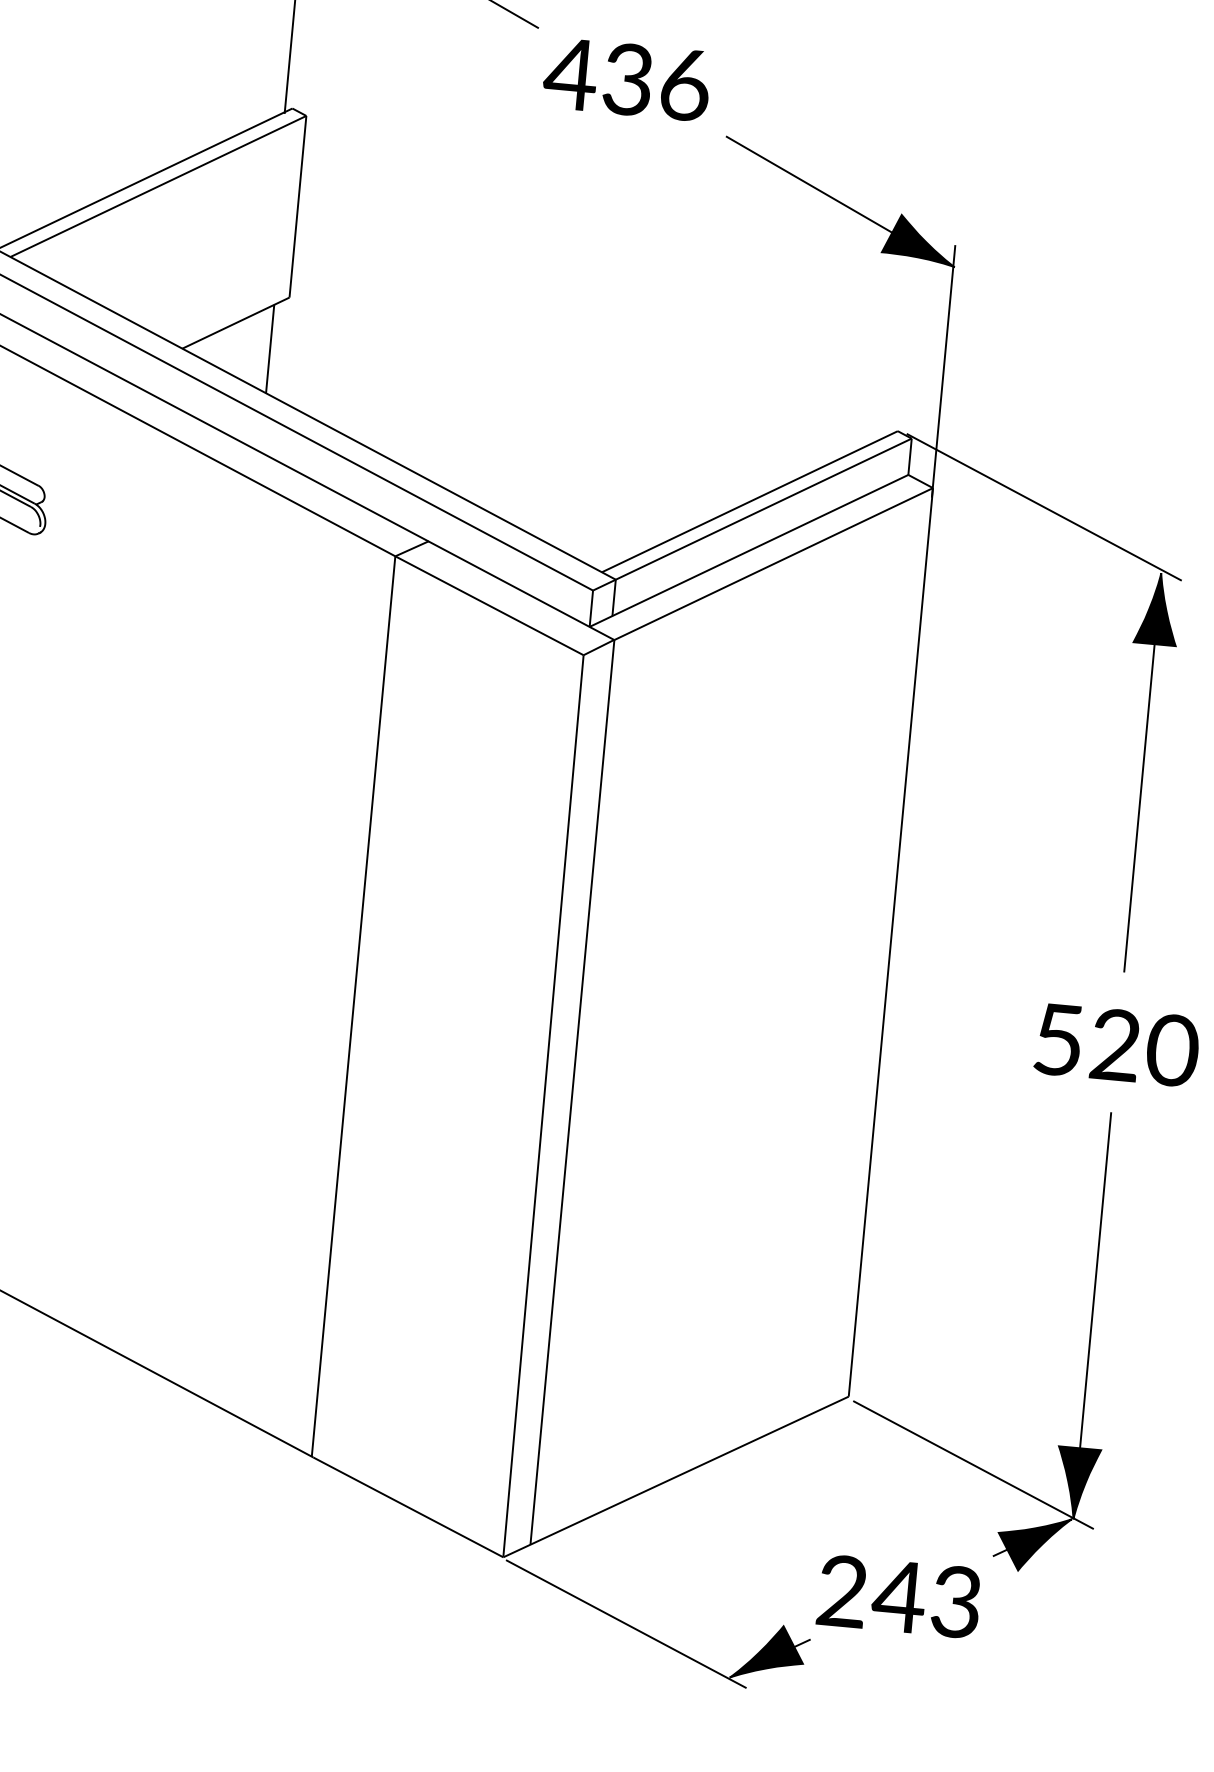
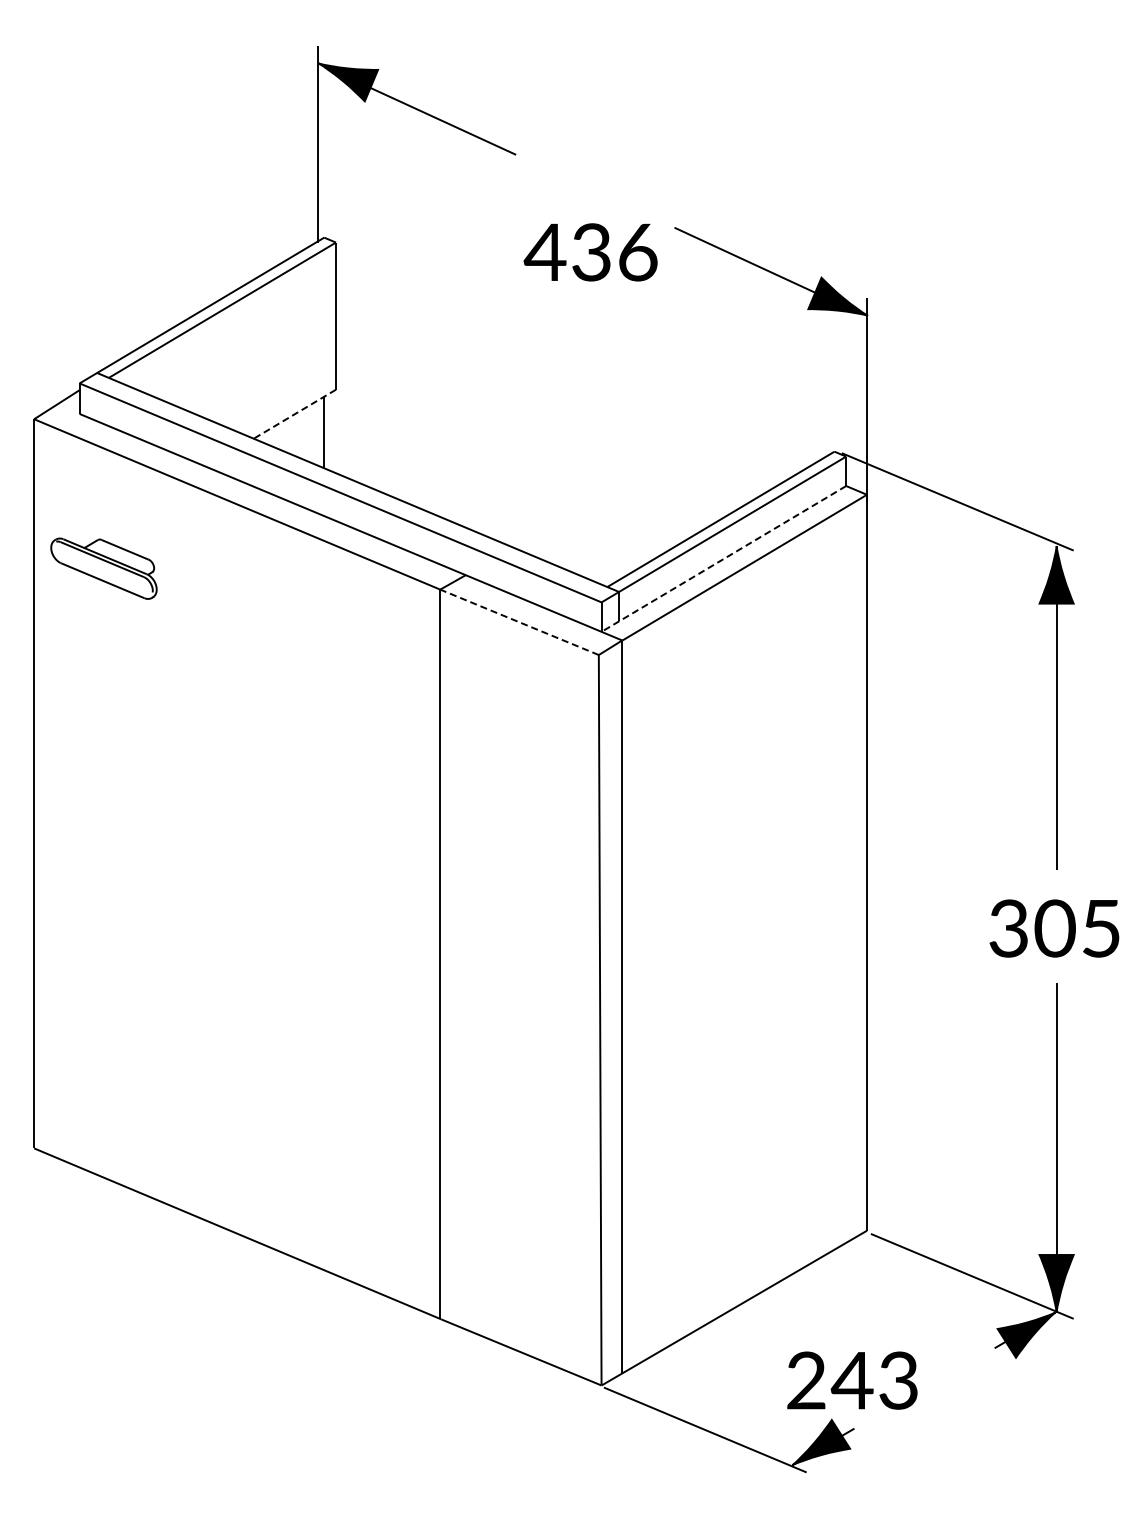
text: (626, 79) -> (590, 252), moved
line: (235, 323) -> (294, 414), solid -> dashed
line: (748, 551) -> (723, 559), solid -> dashed
line: (489, 605) -> (519, 622), solid -> dashed
text: (1116, 1045) -> (1055, 928), 520 -> 305
text: (899, 1596) -> (852, 1380), moved

